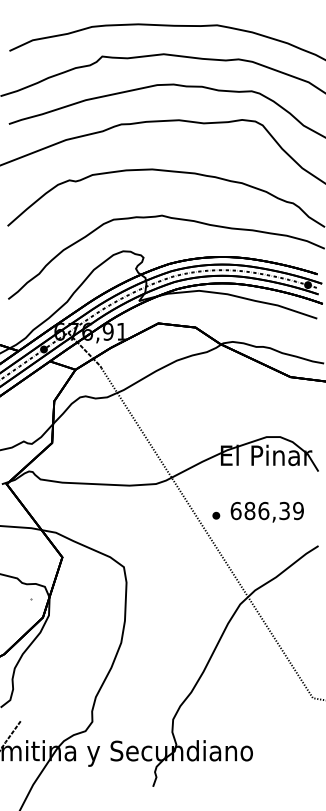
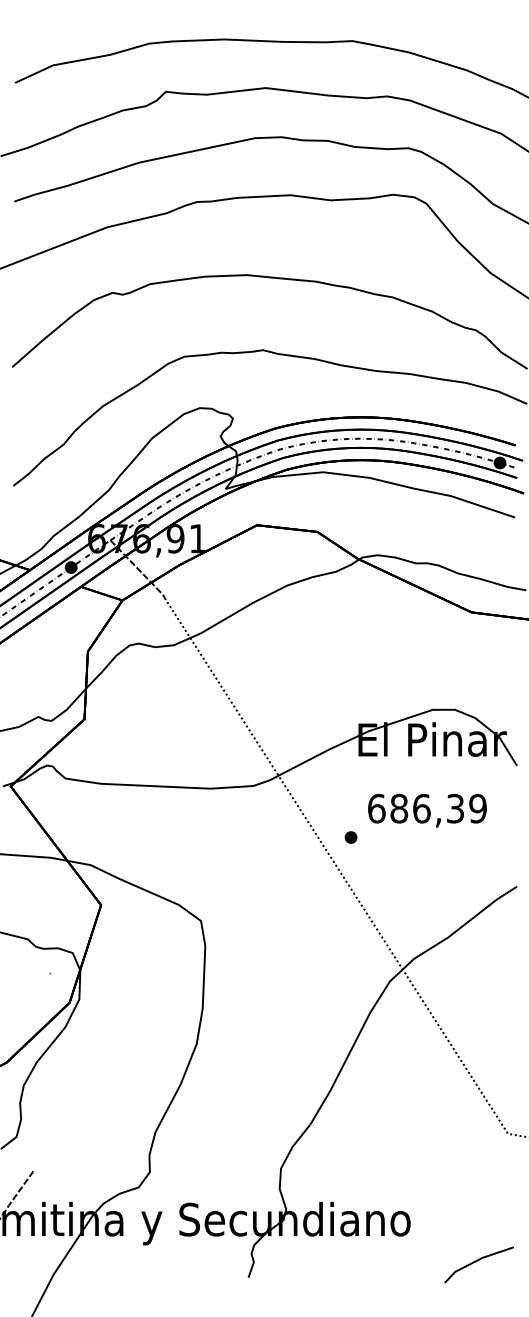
text: (266, 512) -> (426, 811), moved
line: (293, 777) -> (476, 1262), added

